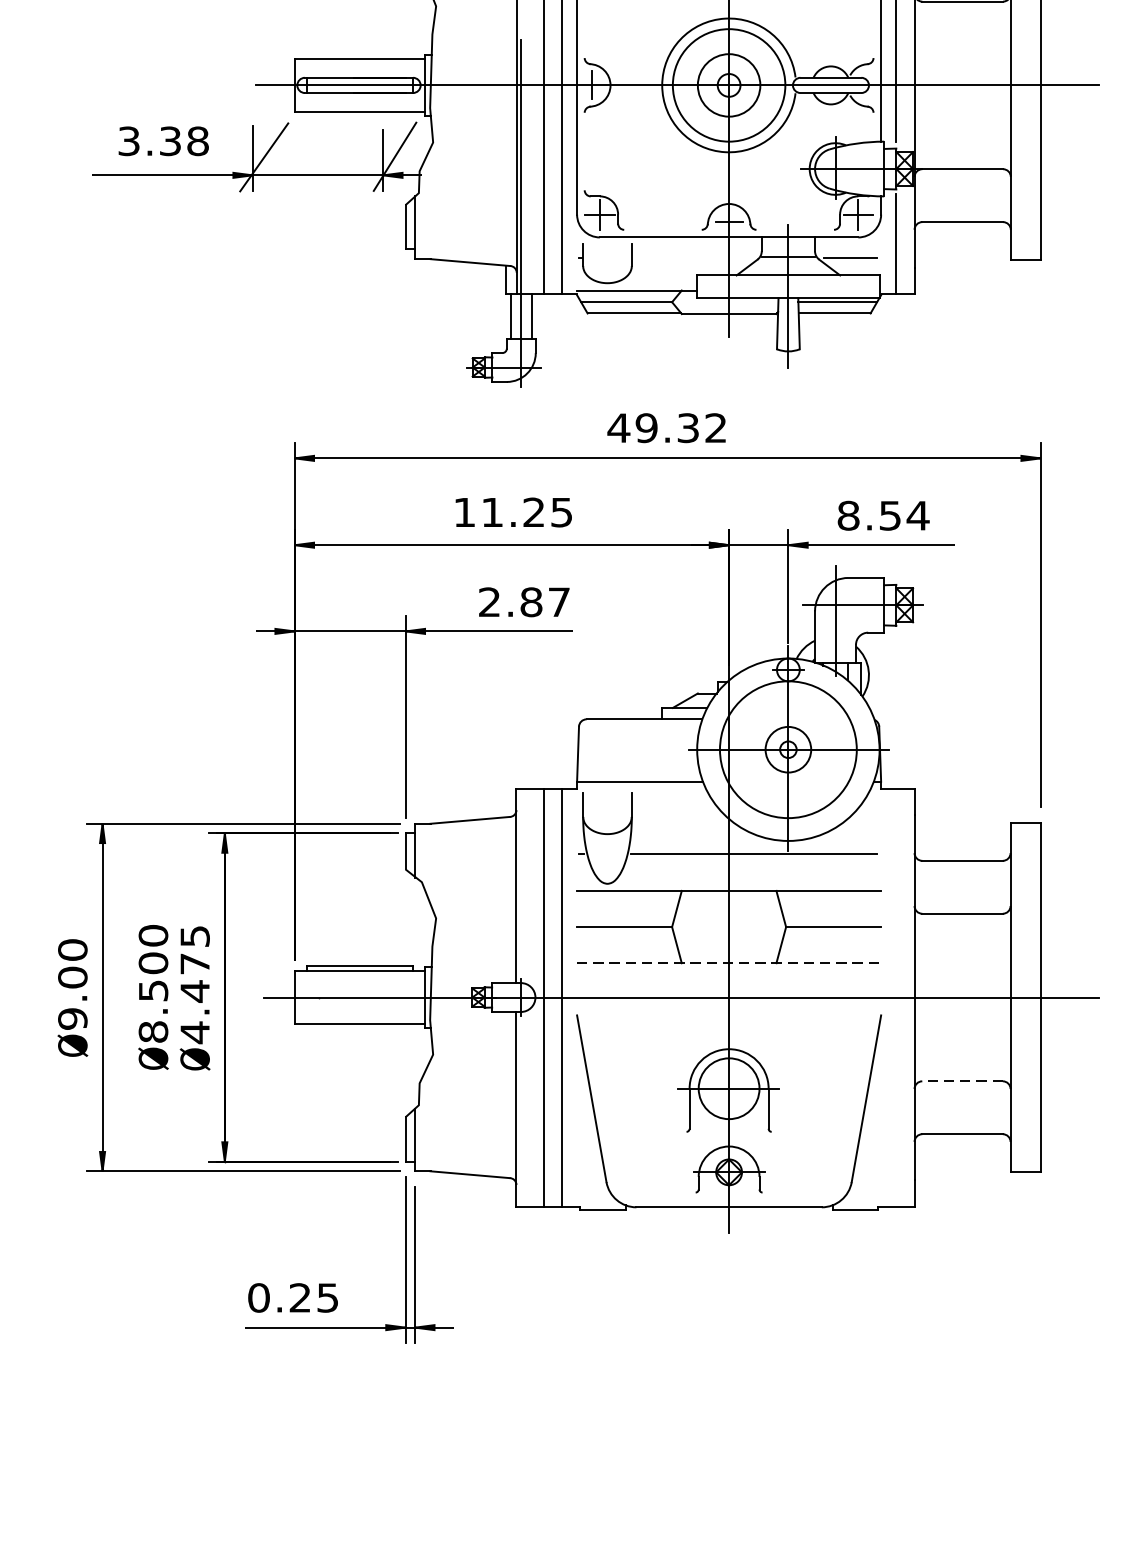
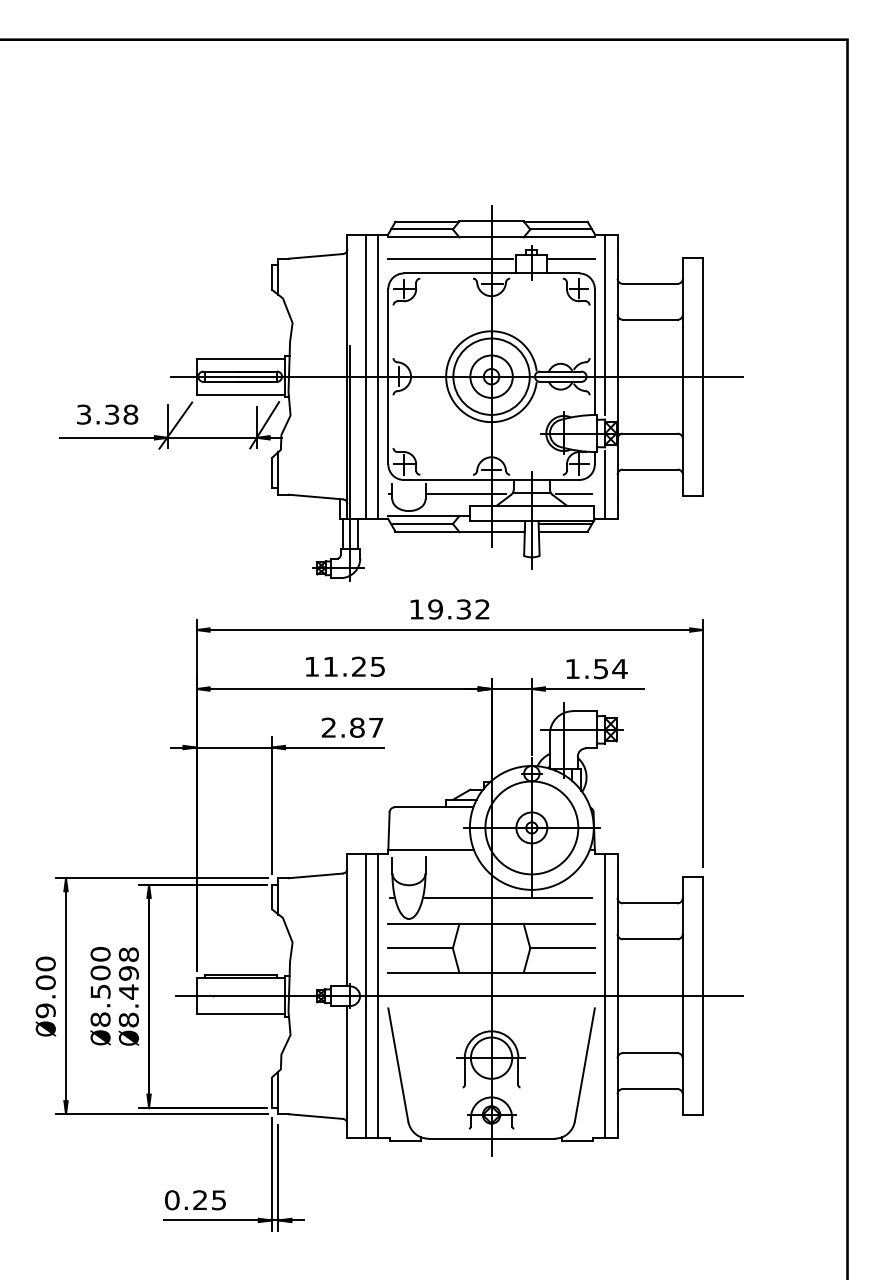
line: (692, 258) -> (466, 494), added
text: (618, 428) -> (416, 609), 49.32 -> 19.32
text: (848, 515) -> (572, 668), 8.54 -> 1.54
line: (730, 962) -> (492, 972), dashed -> solid
text: (194, 984) -> (128, 987), 4.475 -> 8.498
line: (896, 997) -> (605, 996), added
line: (961, 1081) -> (649, 1053), dashed -> solid

